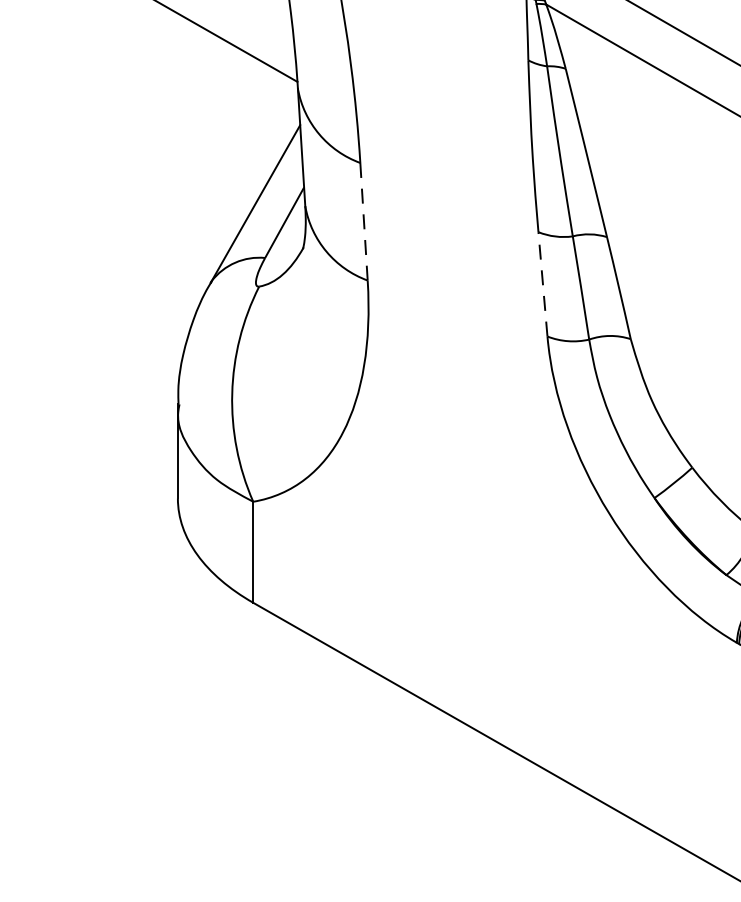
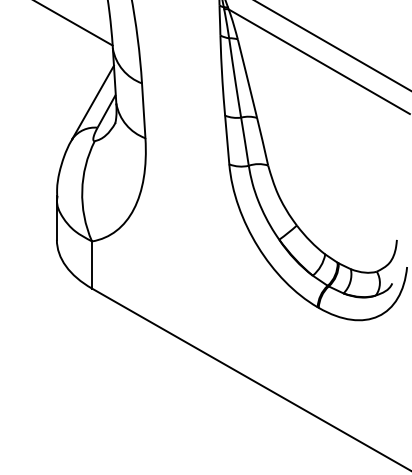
line: (363, 223) -> (143, 111), dashed -> solid
line: (543, 283) -> (227, 139), dashed -> solid

